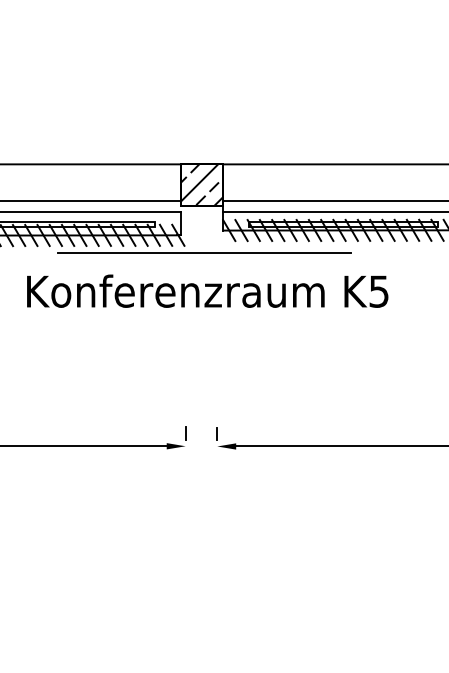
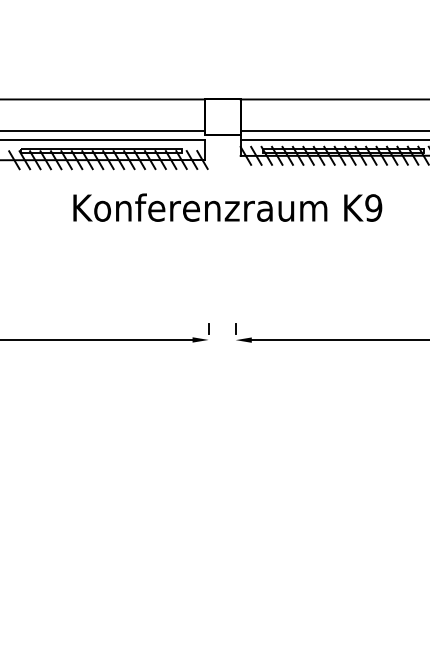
hatch: (201, 185) -> (222, 117), removed
line: (204, 253) -> (224, 175), removed
text: (378, 291) -> (373, 207), K5 -> K9

